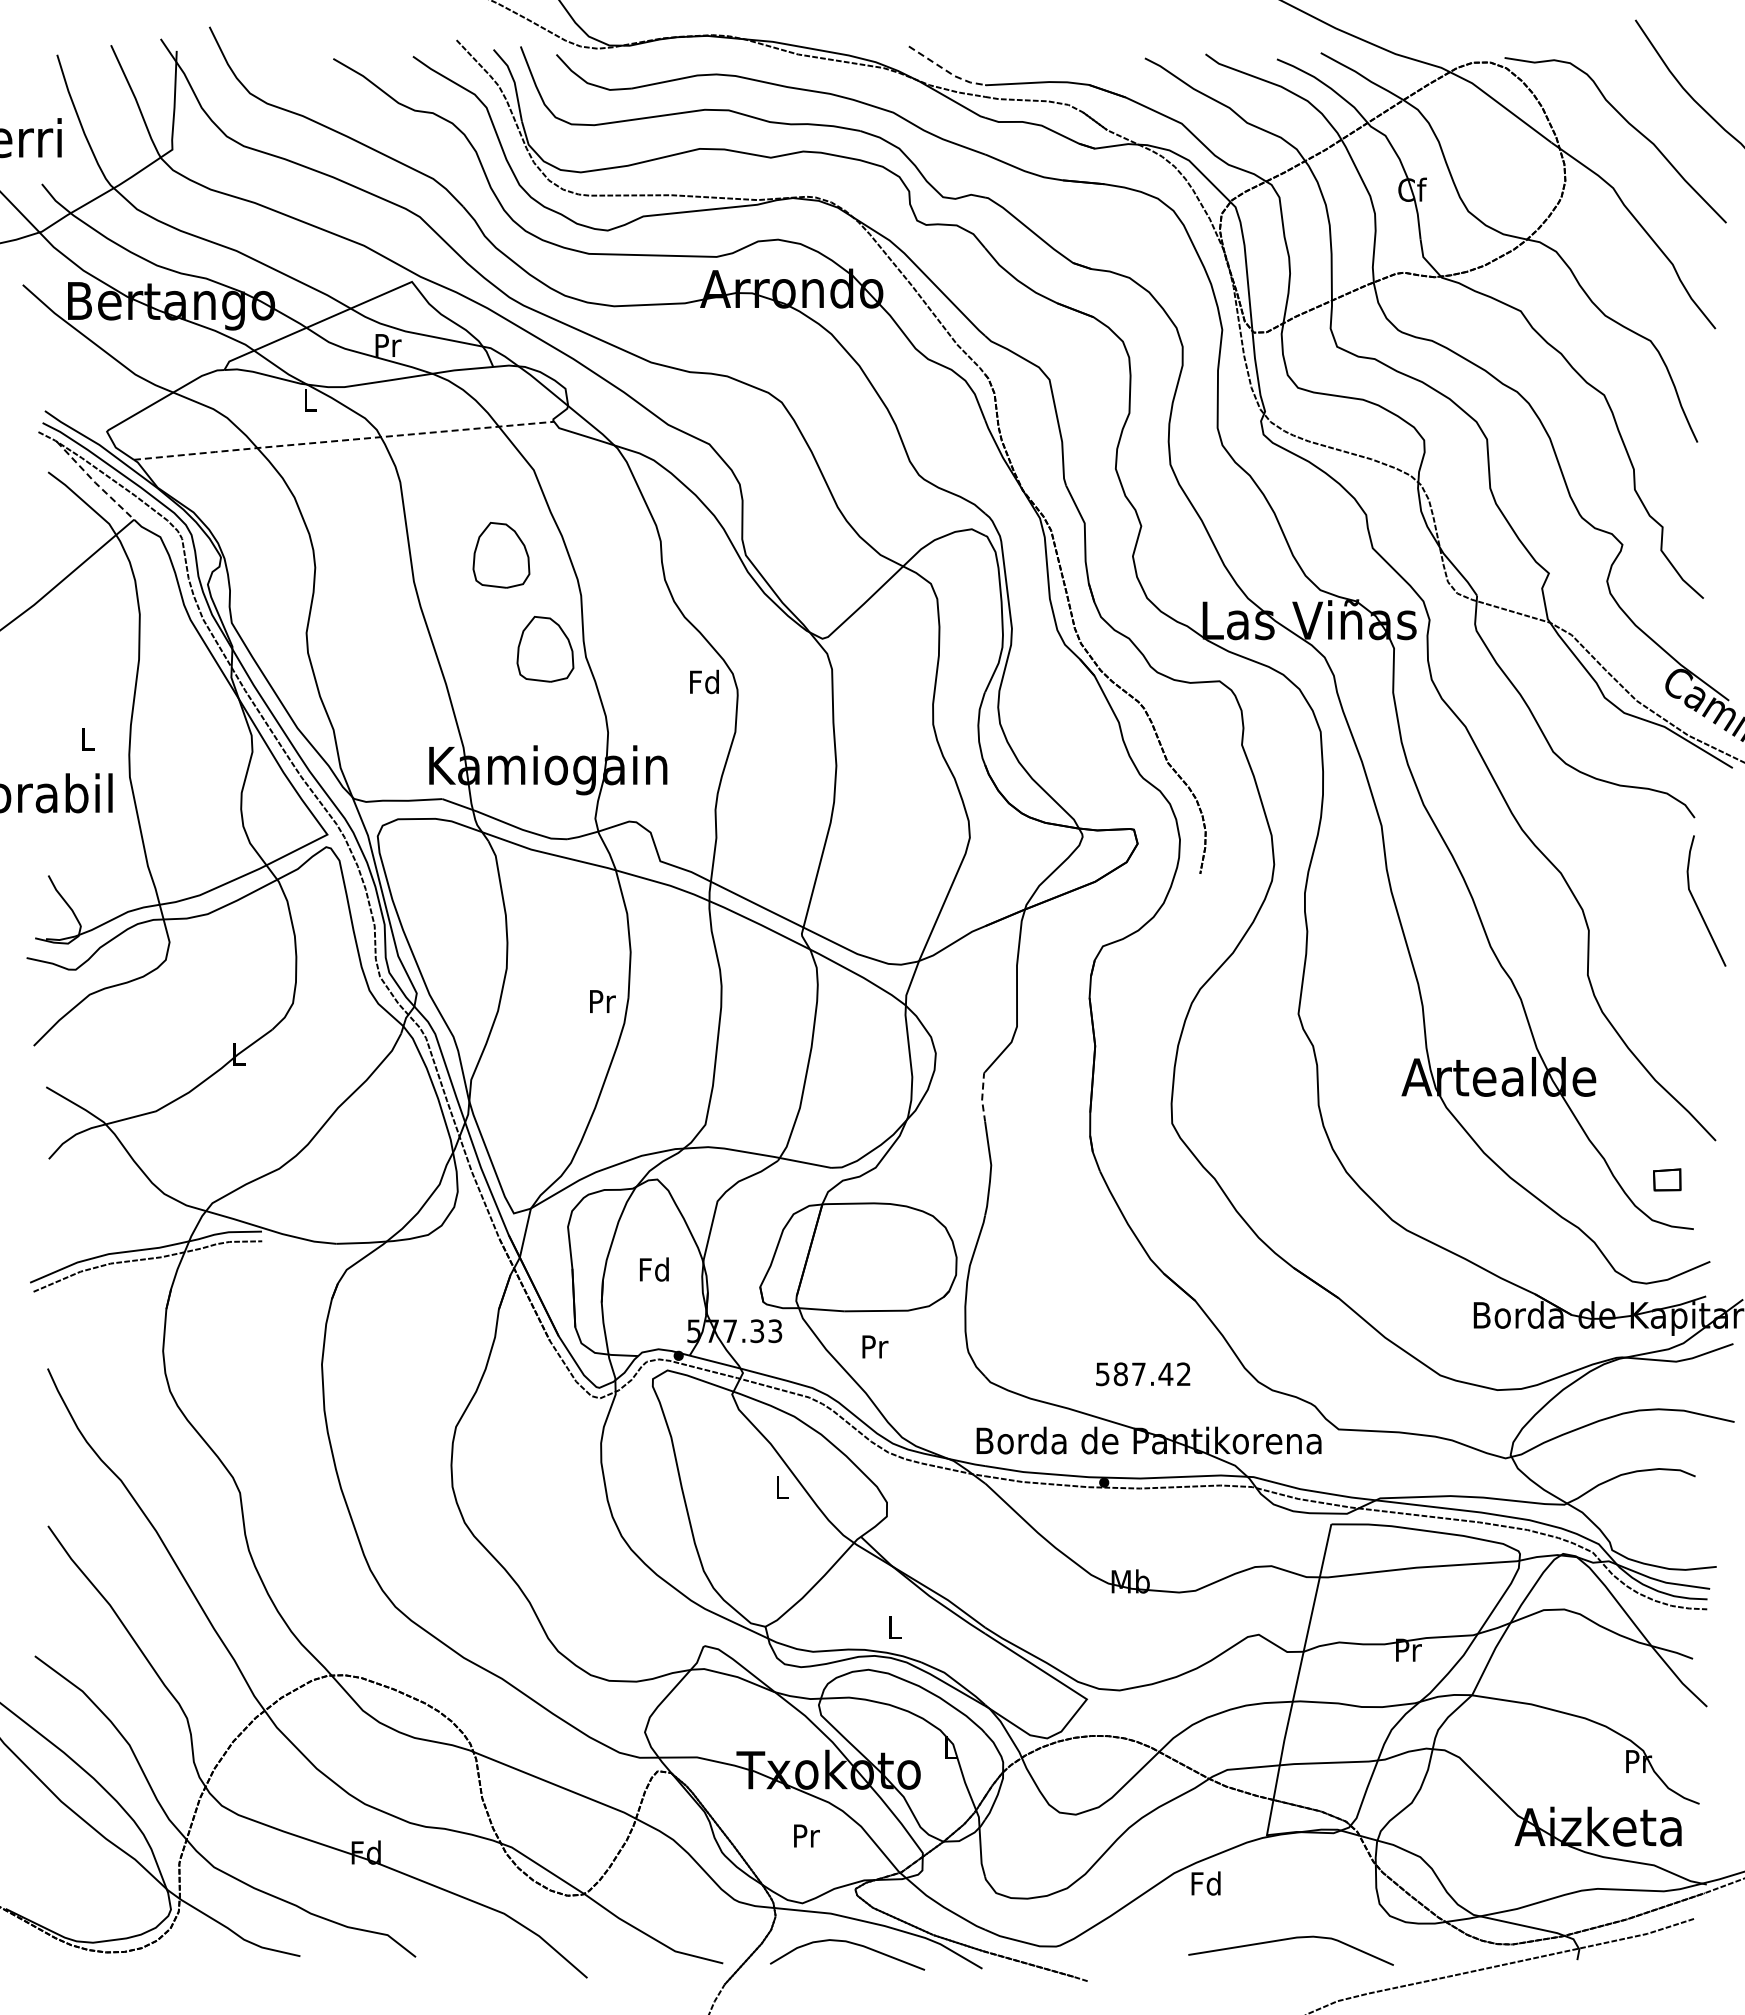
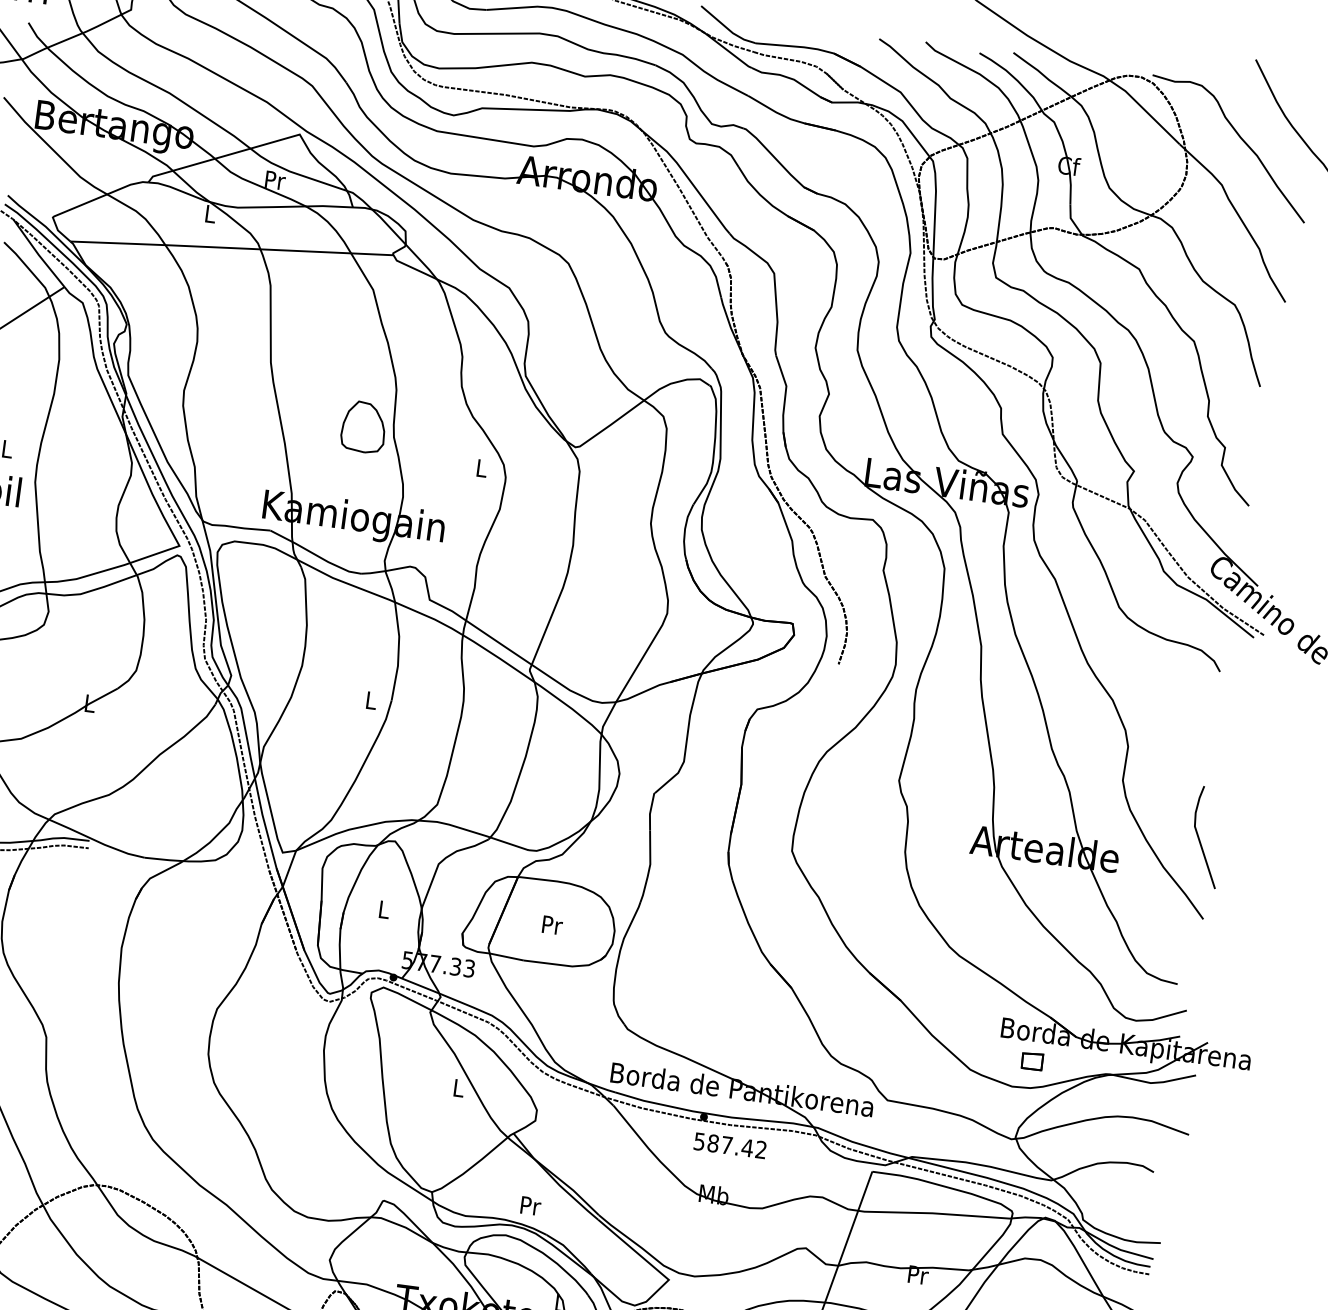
line: (946, 70) -> (727, 28), dashed -> solid
line: (343, 440) -> (231, 248), dashed -> solid
line: (94, 482) -> (38, 254), dashed -> solid
part: (501, 555) -> (340, 351), removed
text: (704, 681) -> (481, 467), Fd -> L
line: (1697, 904) -> (1199, 838), moved
text: (602, 1001) -> (371, 700), Pr -> L
line: (982, 1096) -> (650, 811), dashed -> solid
part: (1667, 1179) -> (1032, 1061), moved
text: (654, 1269) -> (383, 909), Fd -> L
text: (875, 1346) -> (552, 925), moved
text: (1143, 1374) -> (730, 1145), moved
text: (895, 1627) -> (530, 1205), L -> Pr

